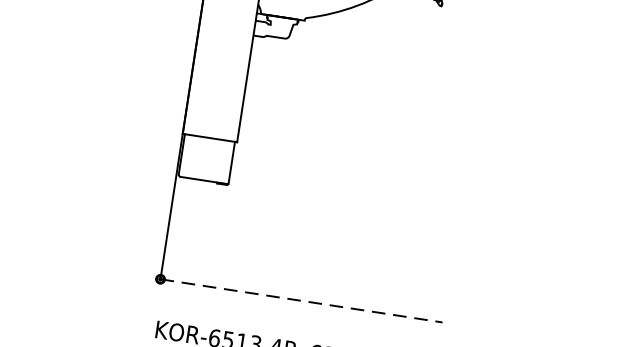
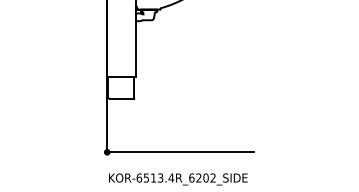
line: (303, 301) -> (181, 152), dashed -> solid

